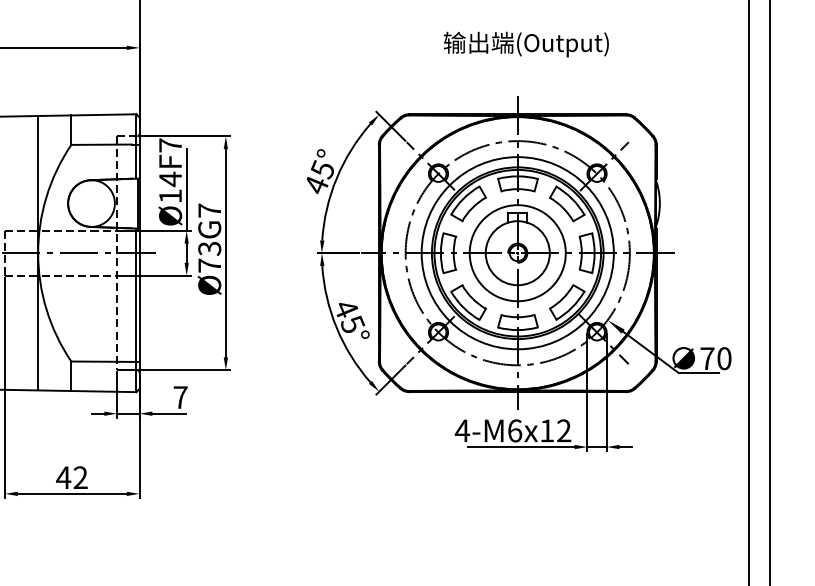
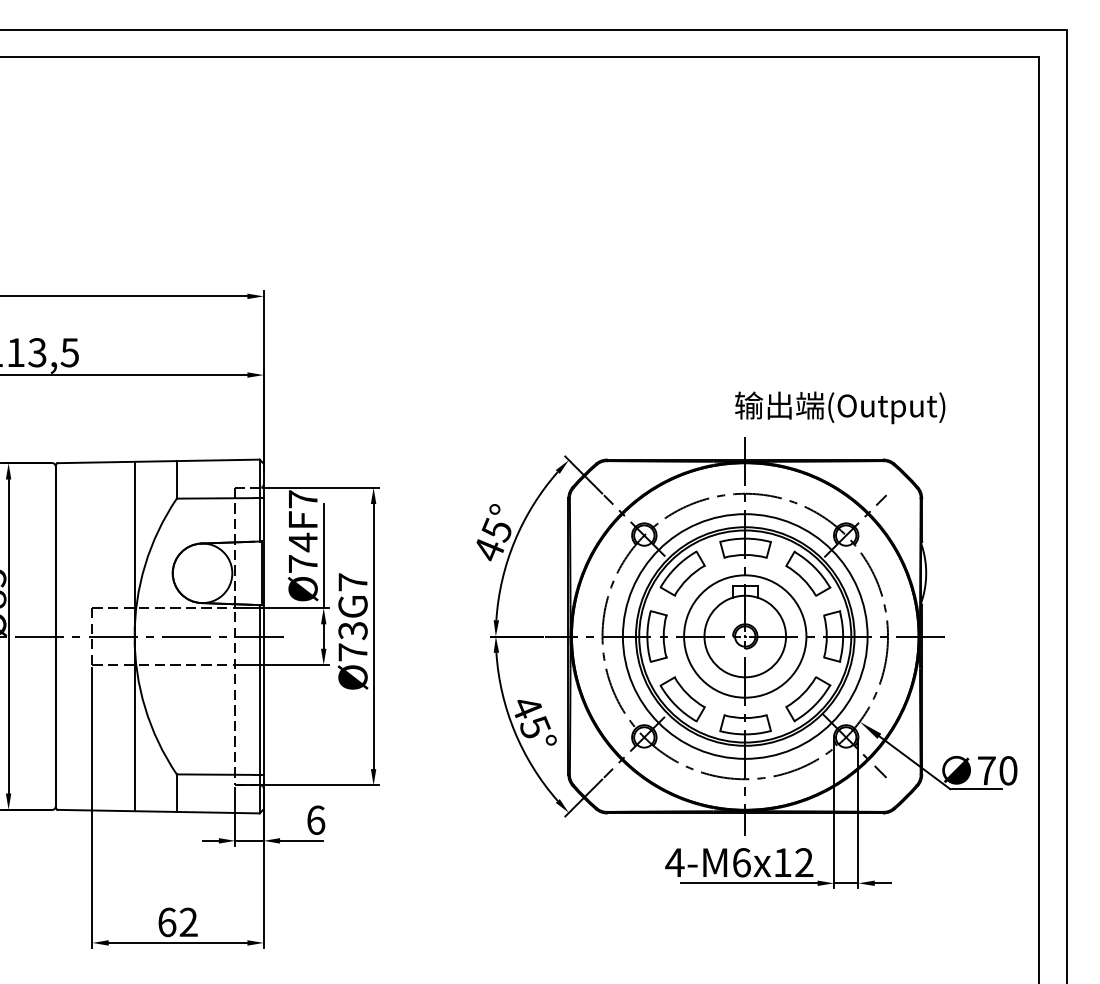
text: (526, 44) -> (840, 407), moved
text: (170, 195) -> (303, 563), Ø14F7 -> Ø74F7
text: (181, 396) -> (316, 819), 7 -> 6
text: (63, 477) -> (166, 922), 42 -> 62

